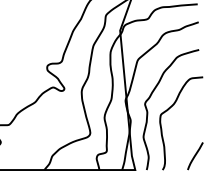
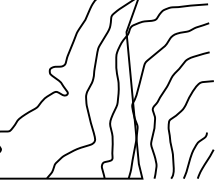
curve: (182, 148) -> (192, 155), added

